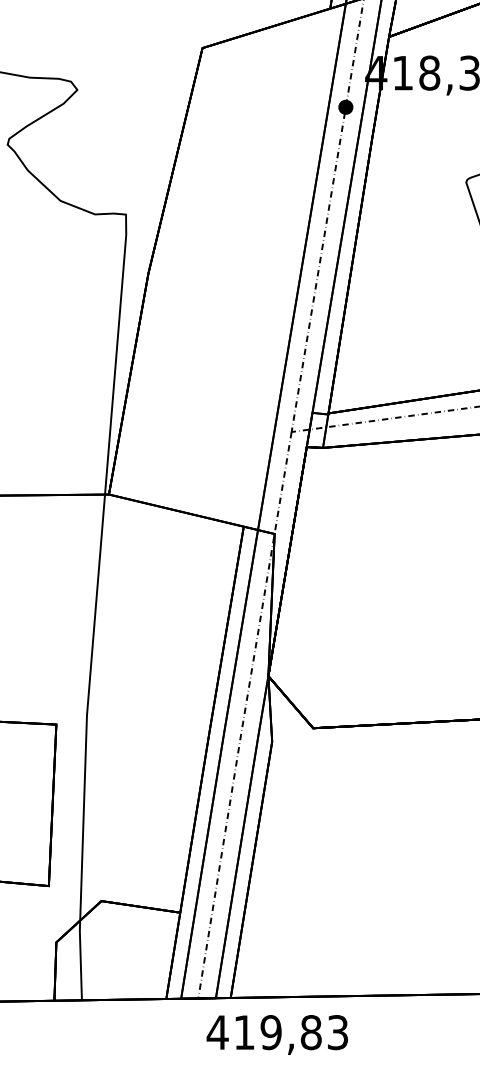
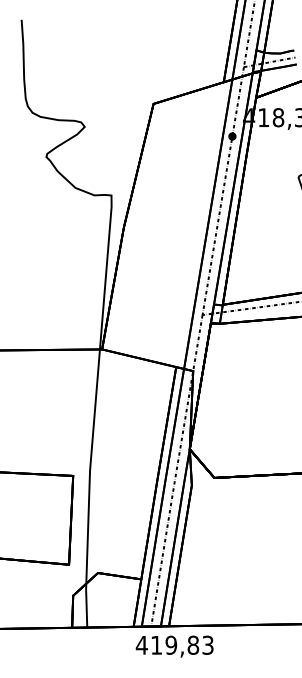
text: (276, 1034) -> (174, 646), moved

